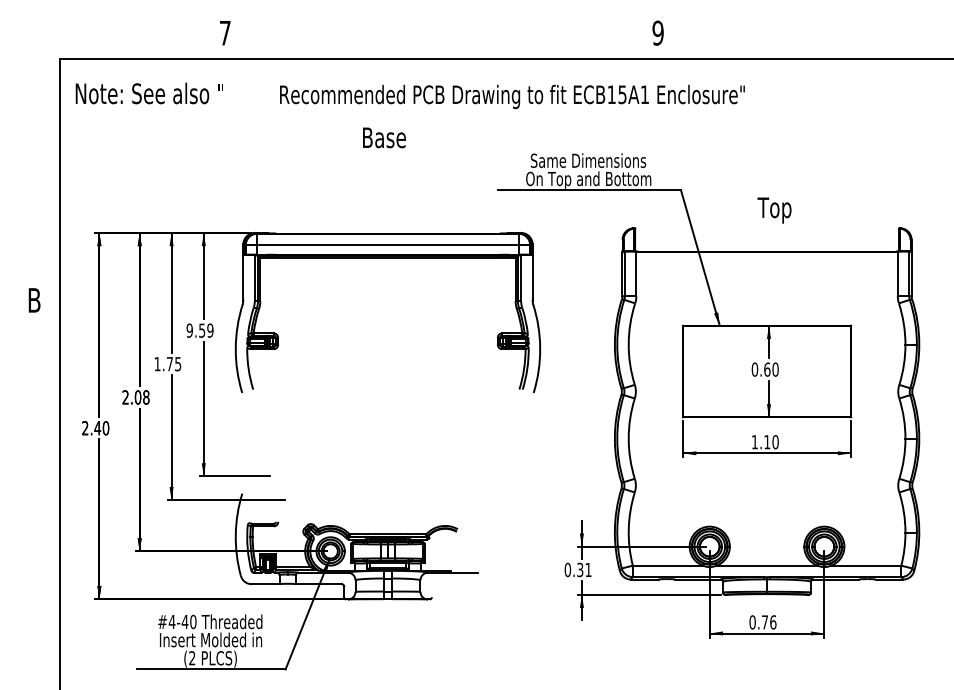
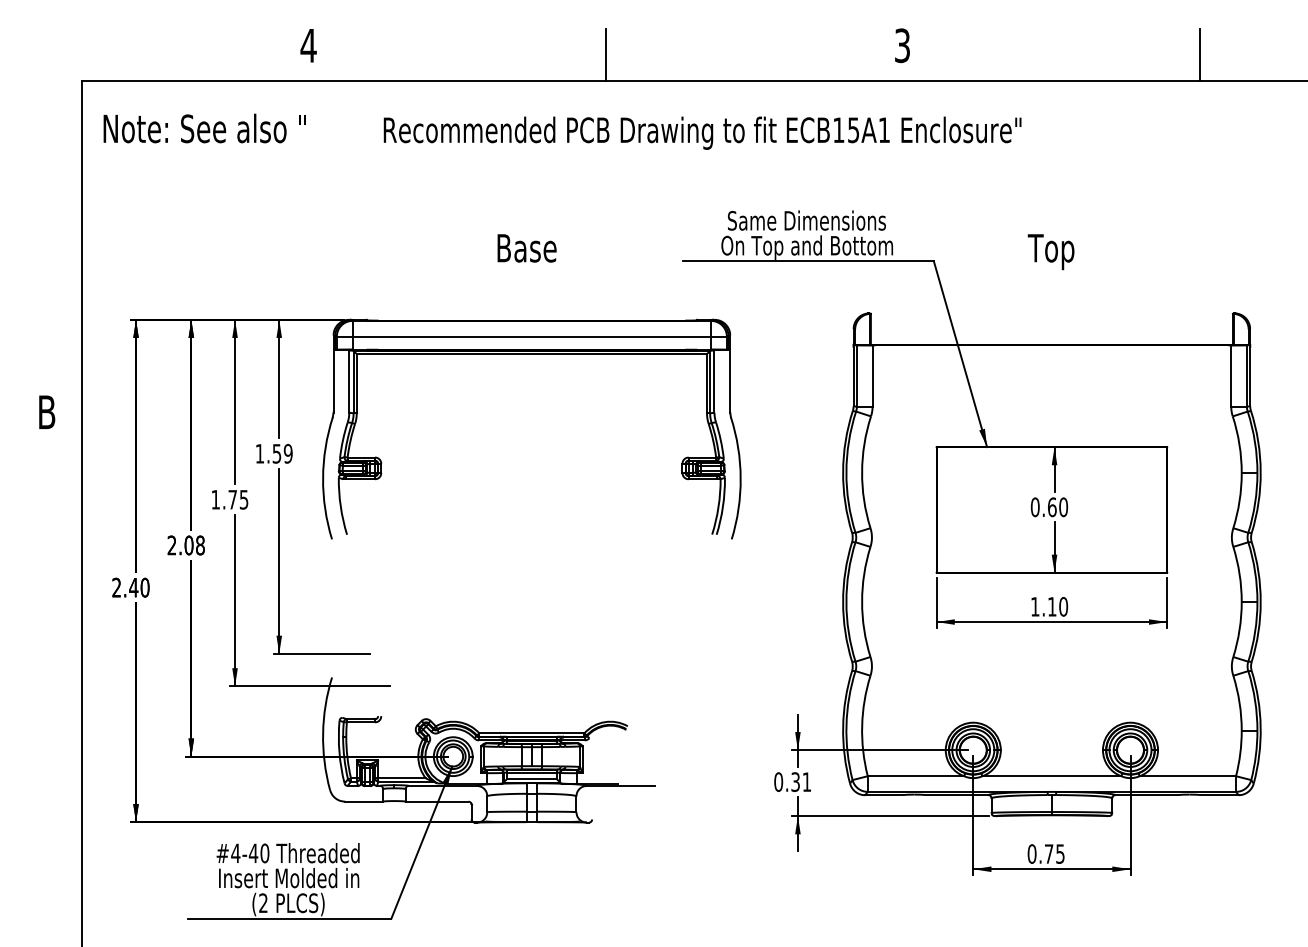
text: (225, 32) -> (308, 45), 7 -> 4
text: (658, 32) -> (902, 45), 9 -> 3
line: (442, 39) -> (606, 54), added
line: (874, 39) -> (1199, 54), added
text: (384, 137) -> (526, 248), moved
text: (774, 210) -> (1050, 252), moved
text: (189, 330) -> (259, 453), 9.59 -> 1.59
text: (773, 622) -> (1060, 853), 0.76 -> 0.75

